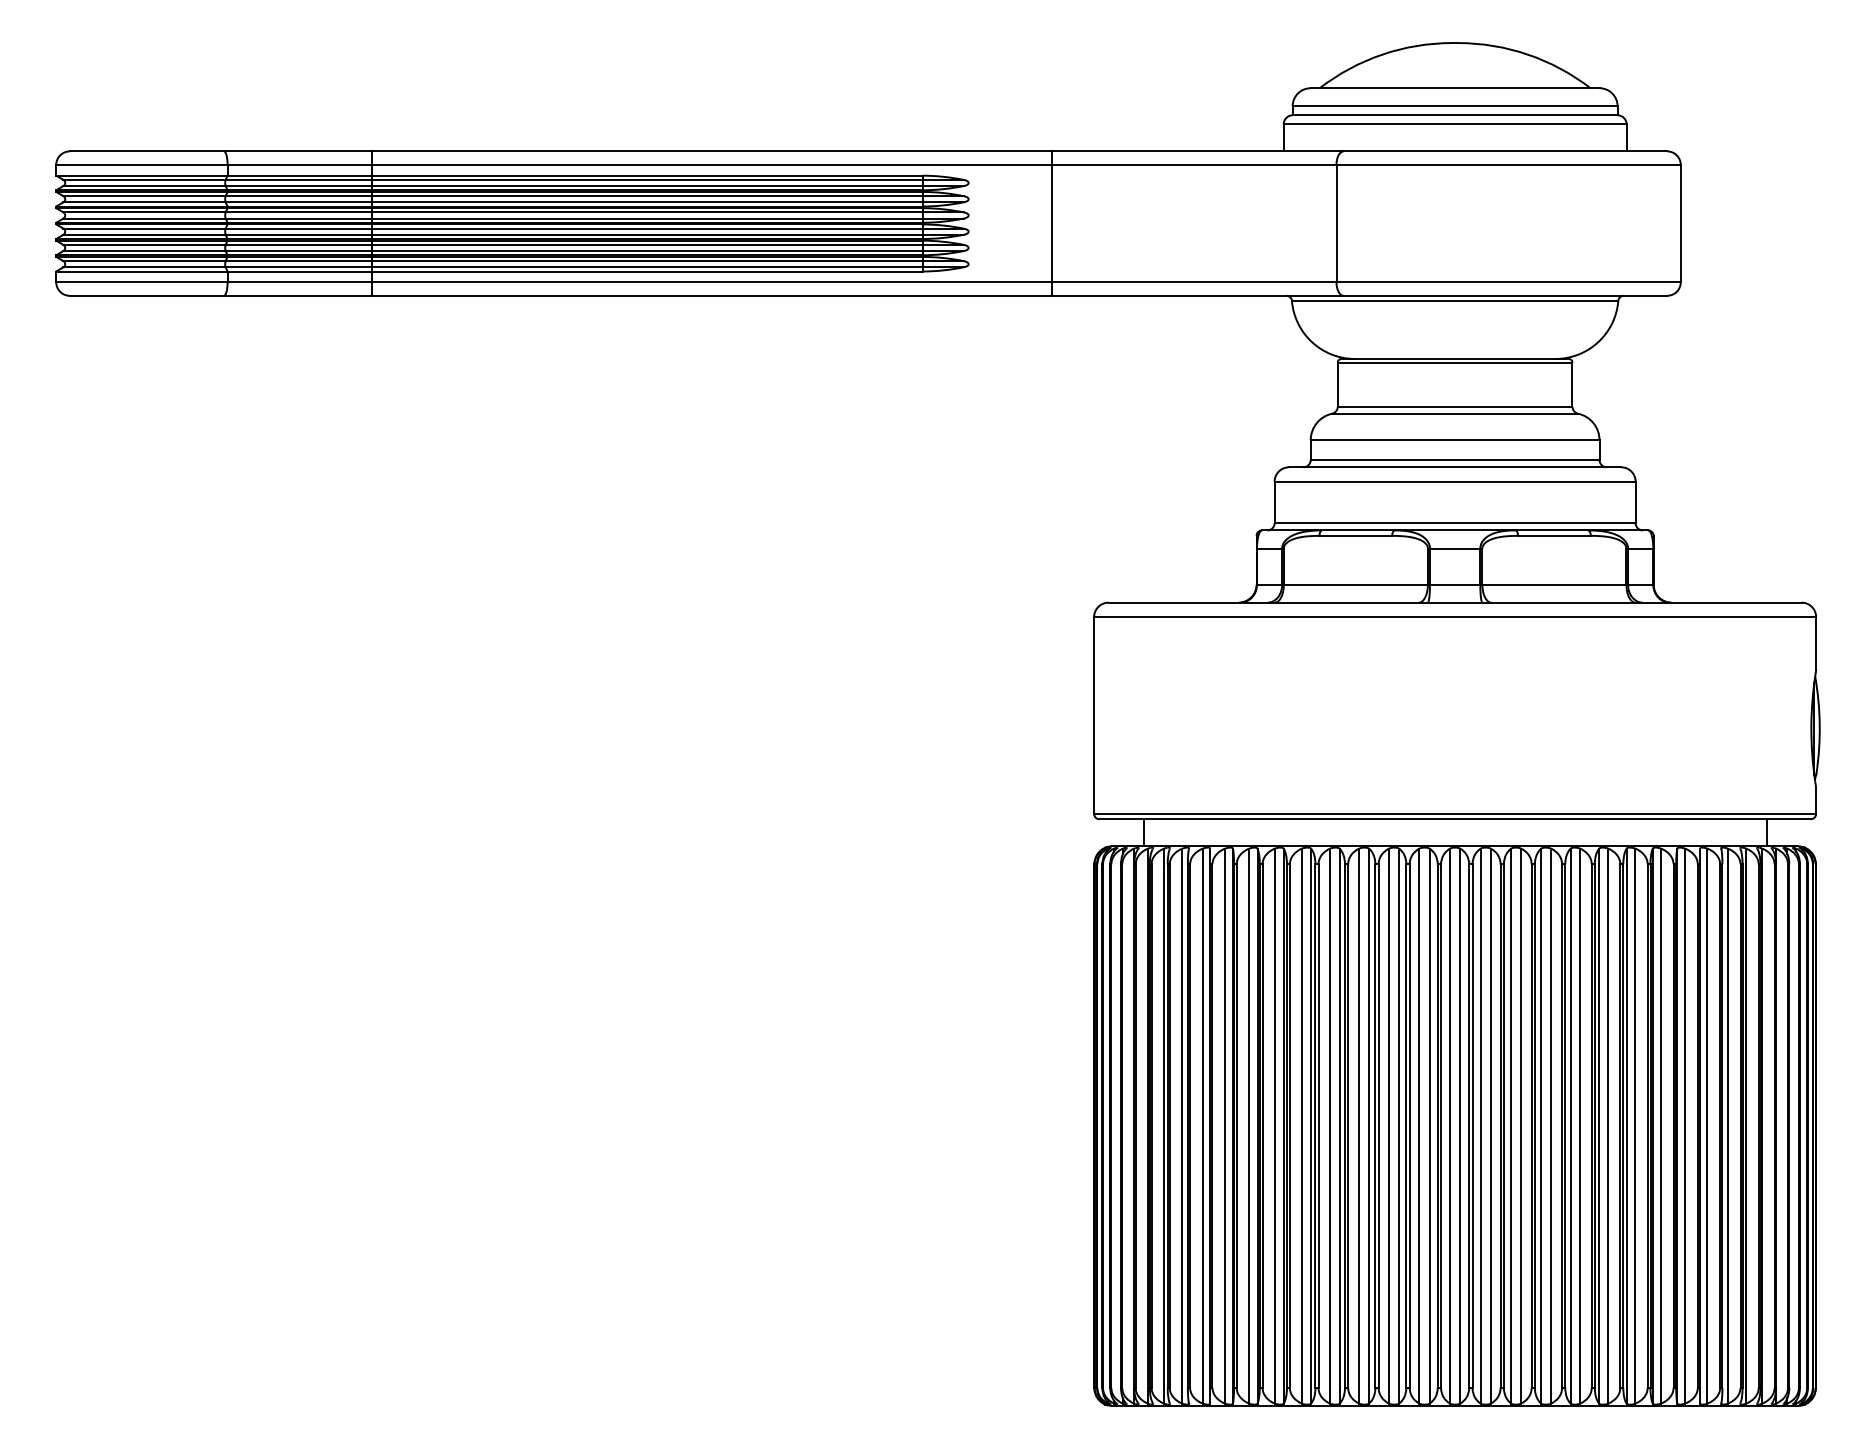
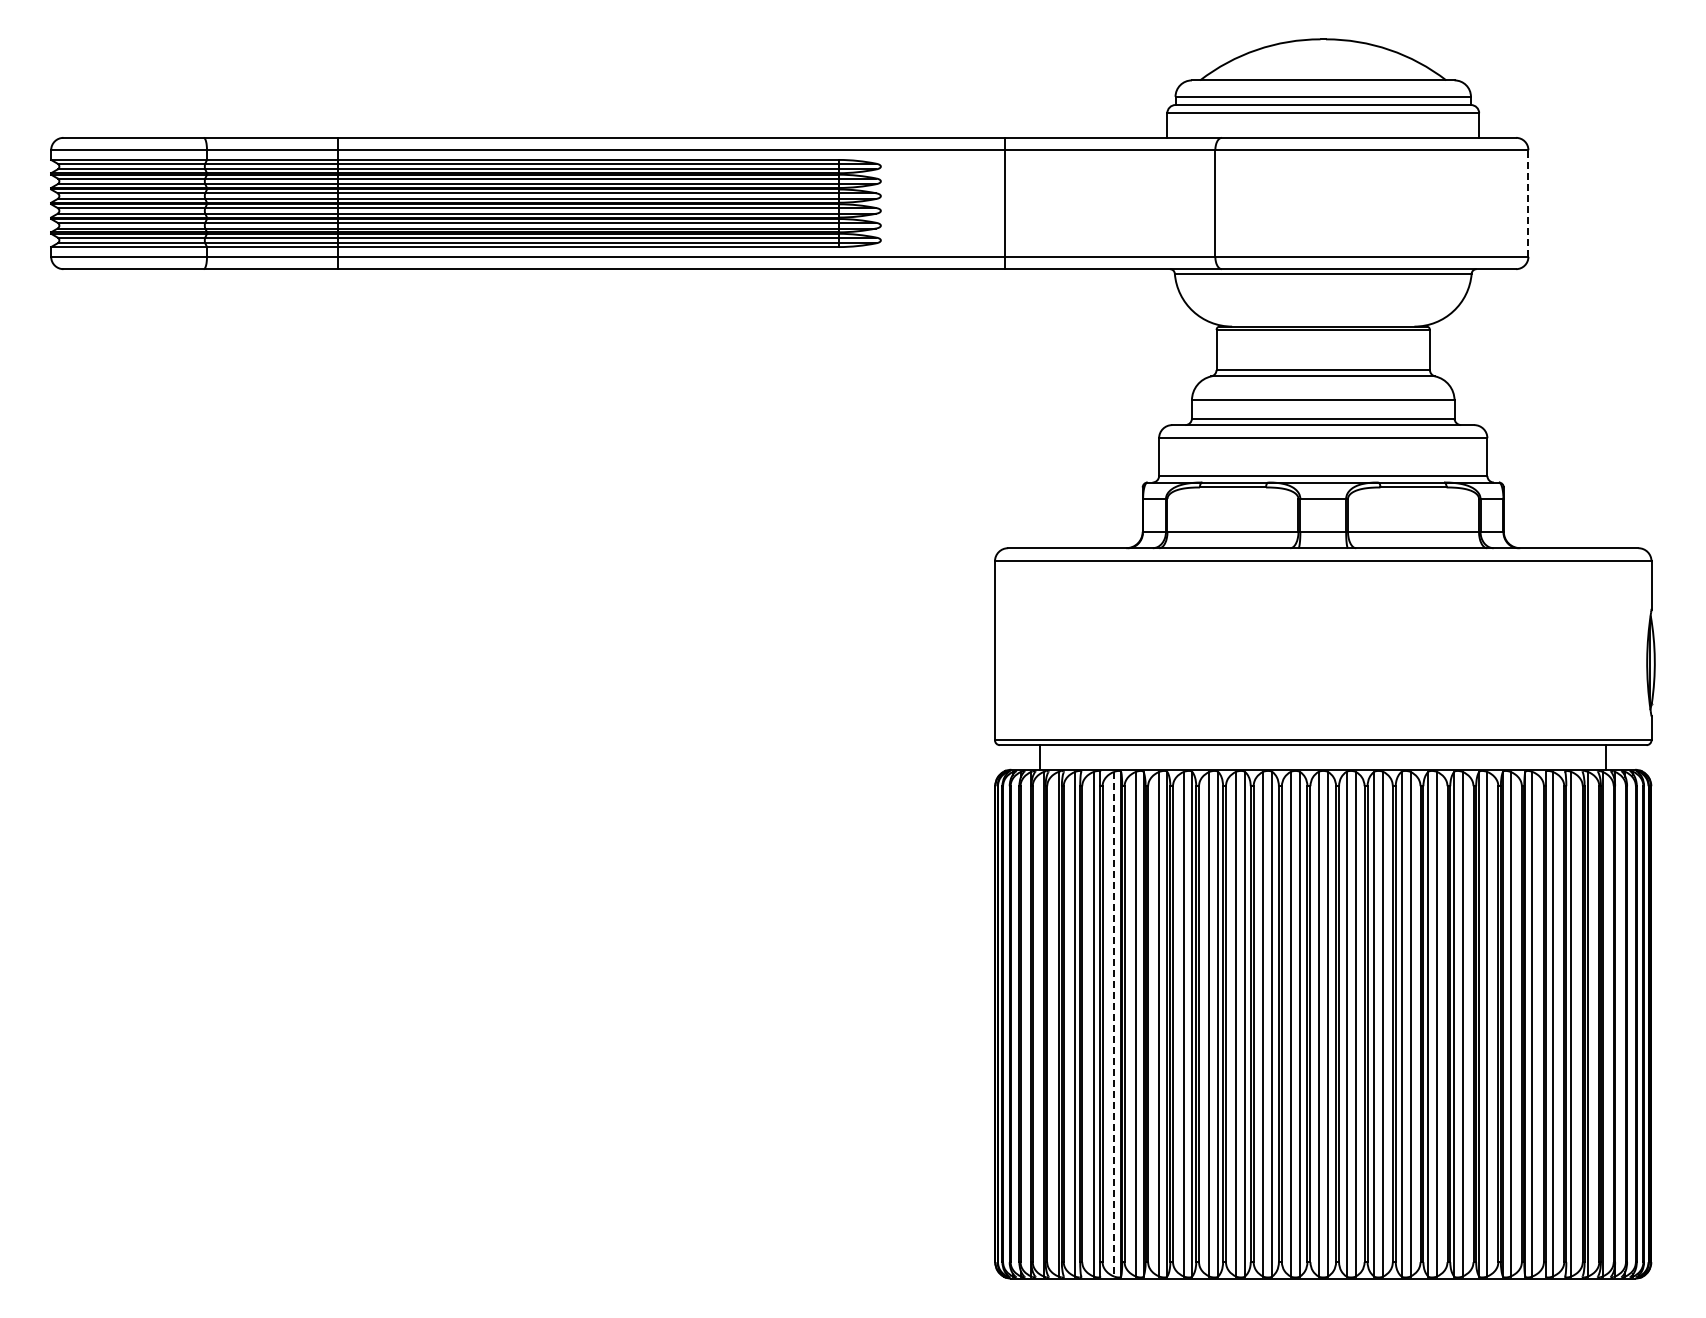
line: (1051, 223) -> (1005, 203), moved
line: (1680, 223) -> (1528, 203), solid -> dashed
line: (1225, 1126) -> (1114, 1024), solid -> dashed

